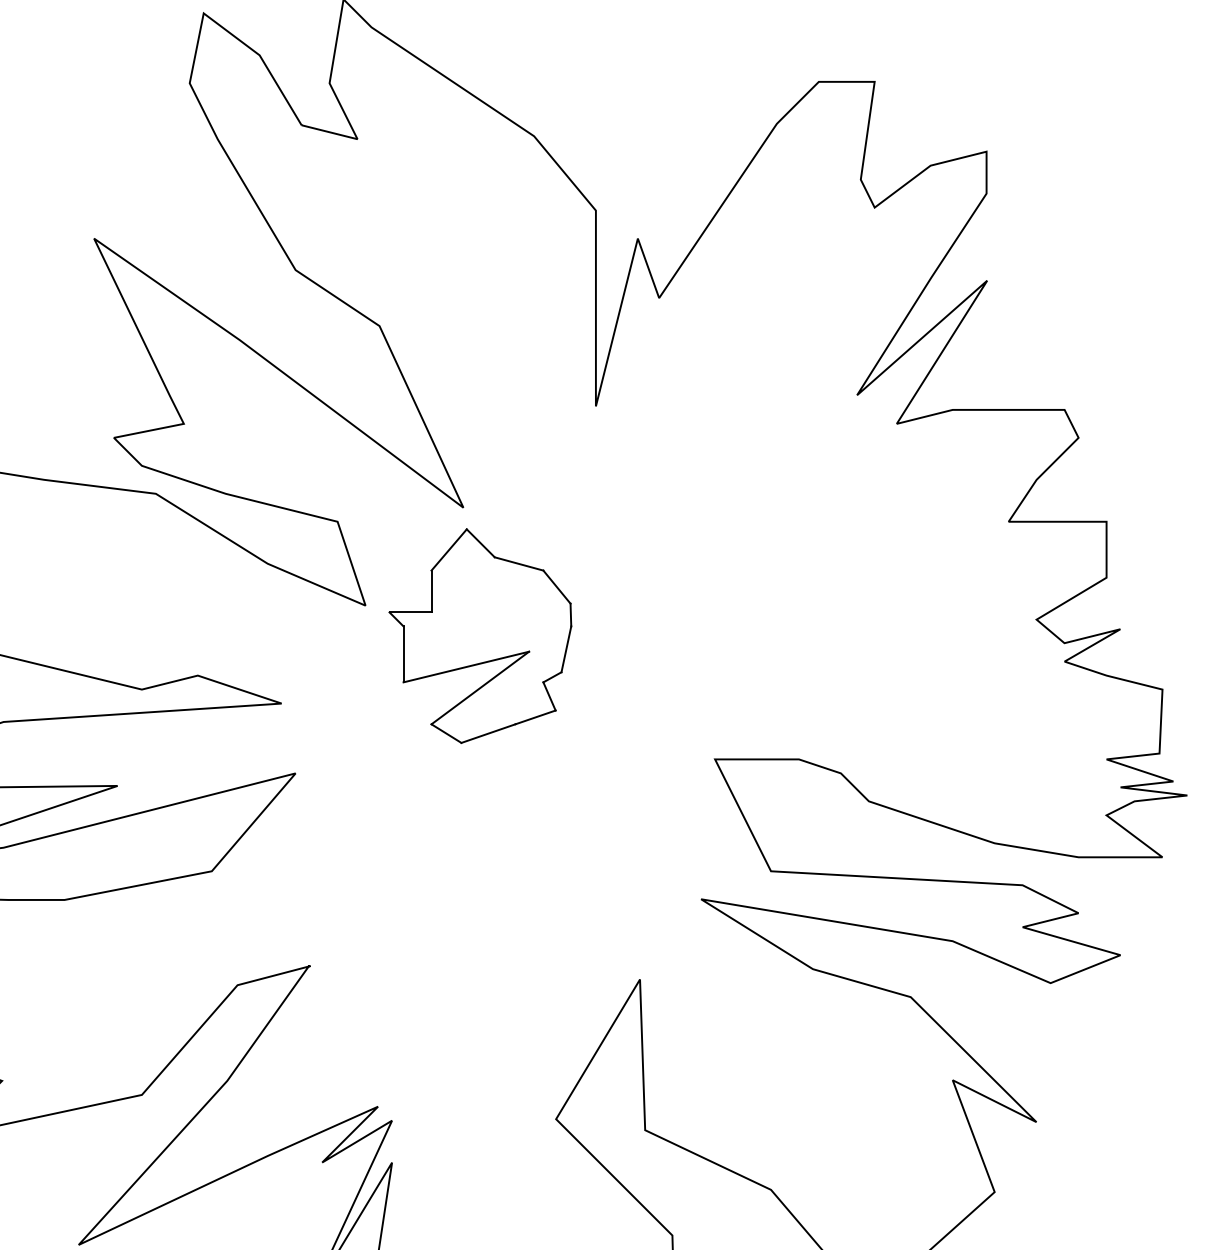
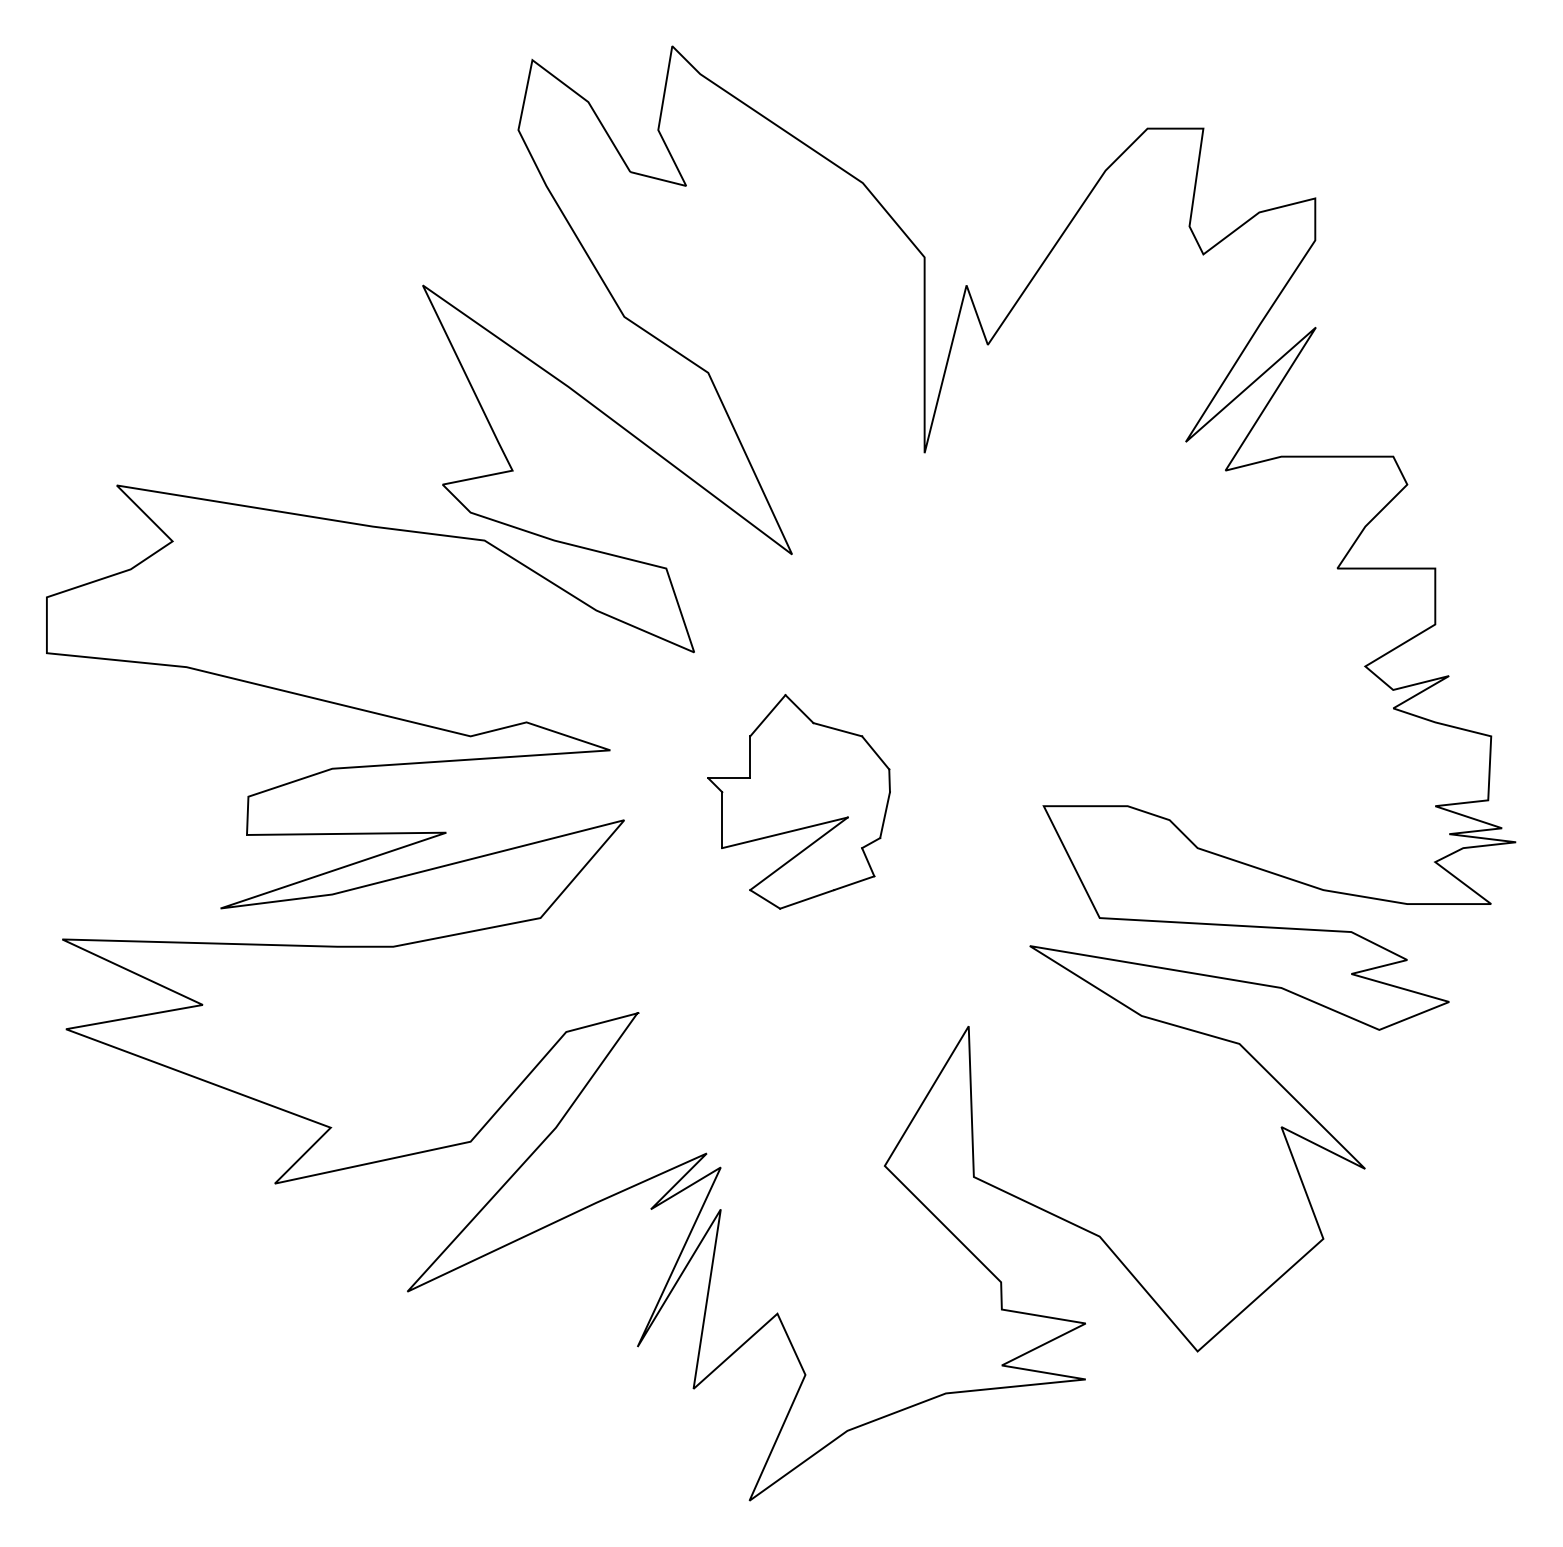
part: (479, 635) -> (798, 801), moved

